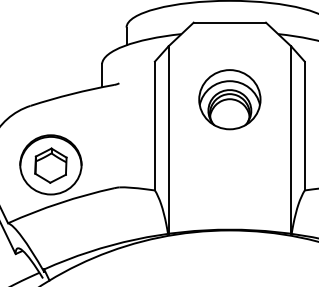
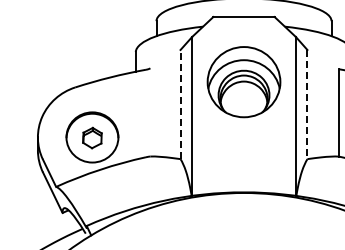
part: (229, 99) -> (243, 82), size x1.4
line: (154, 125) -> (180, 104), solid -> dashed
line: (304, 125) -> (307, 104), solid -> dashed
part: (50, 164) -> (92, 137), size x0.7

